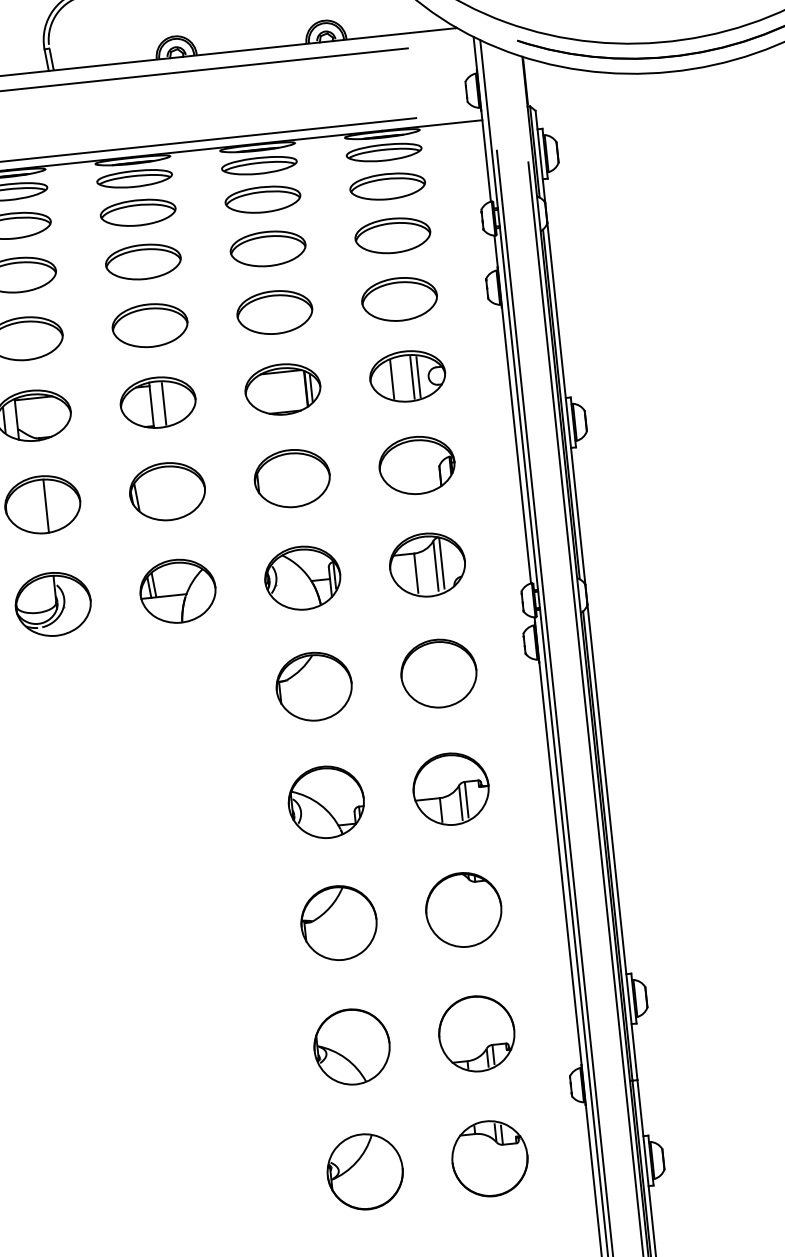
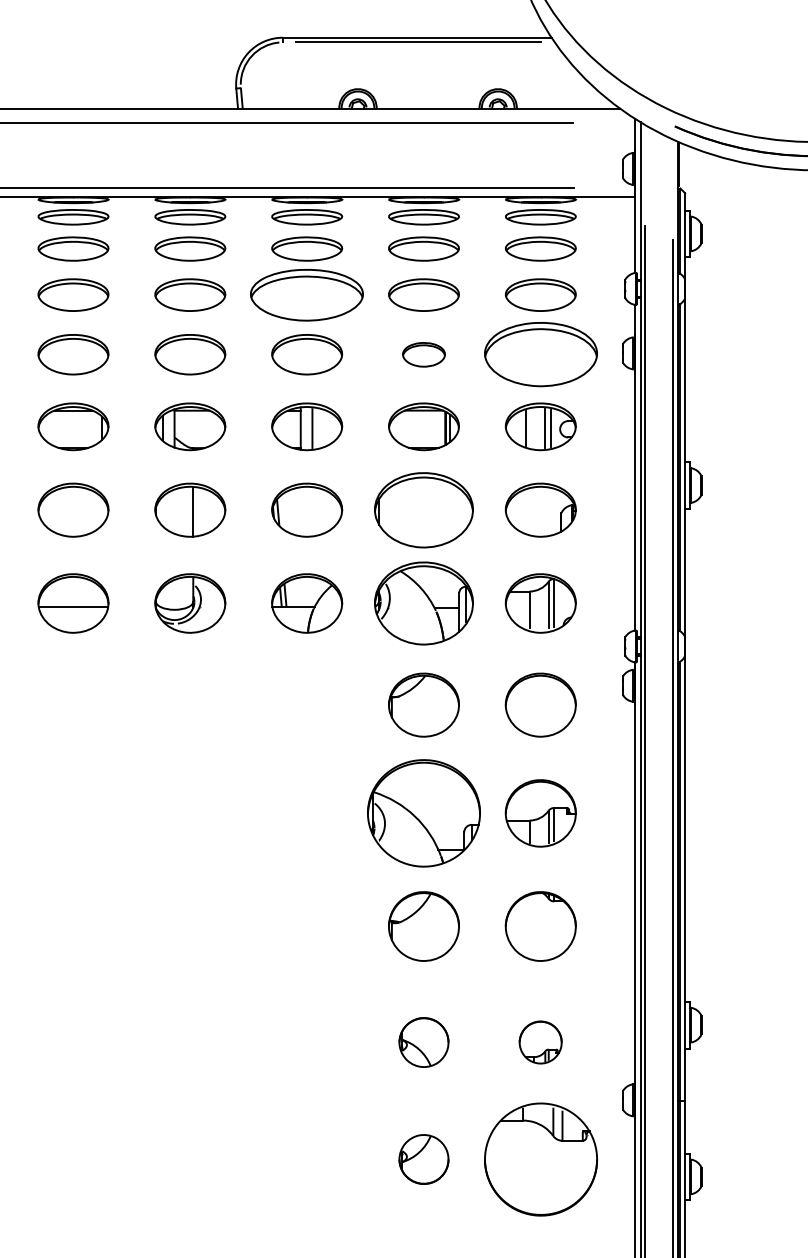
part: (143, 261) -> (307, 294), size x1.6
part: (399, 299) -> (540, 354), size x1.6
part: (274, 312) -> (423, 354), size x0.6
part: (291, 477) -> (423, 509), size x1.4
part: (302, 578) -> (423, 603), size x1.4
part: (325, 802) -> (423, 813), size x1.6
part: (476, 1033) -> (540, 1042), size x0.6
part: (351, 1046) -> (423, 1042), size x0.7
part: (489, 1158) -> (540, 1159), size x1.6
part: (364, 1171) -> (423, 1159), size x0.7

